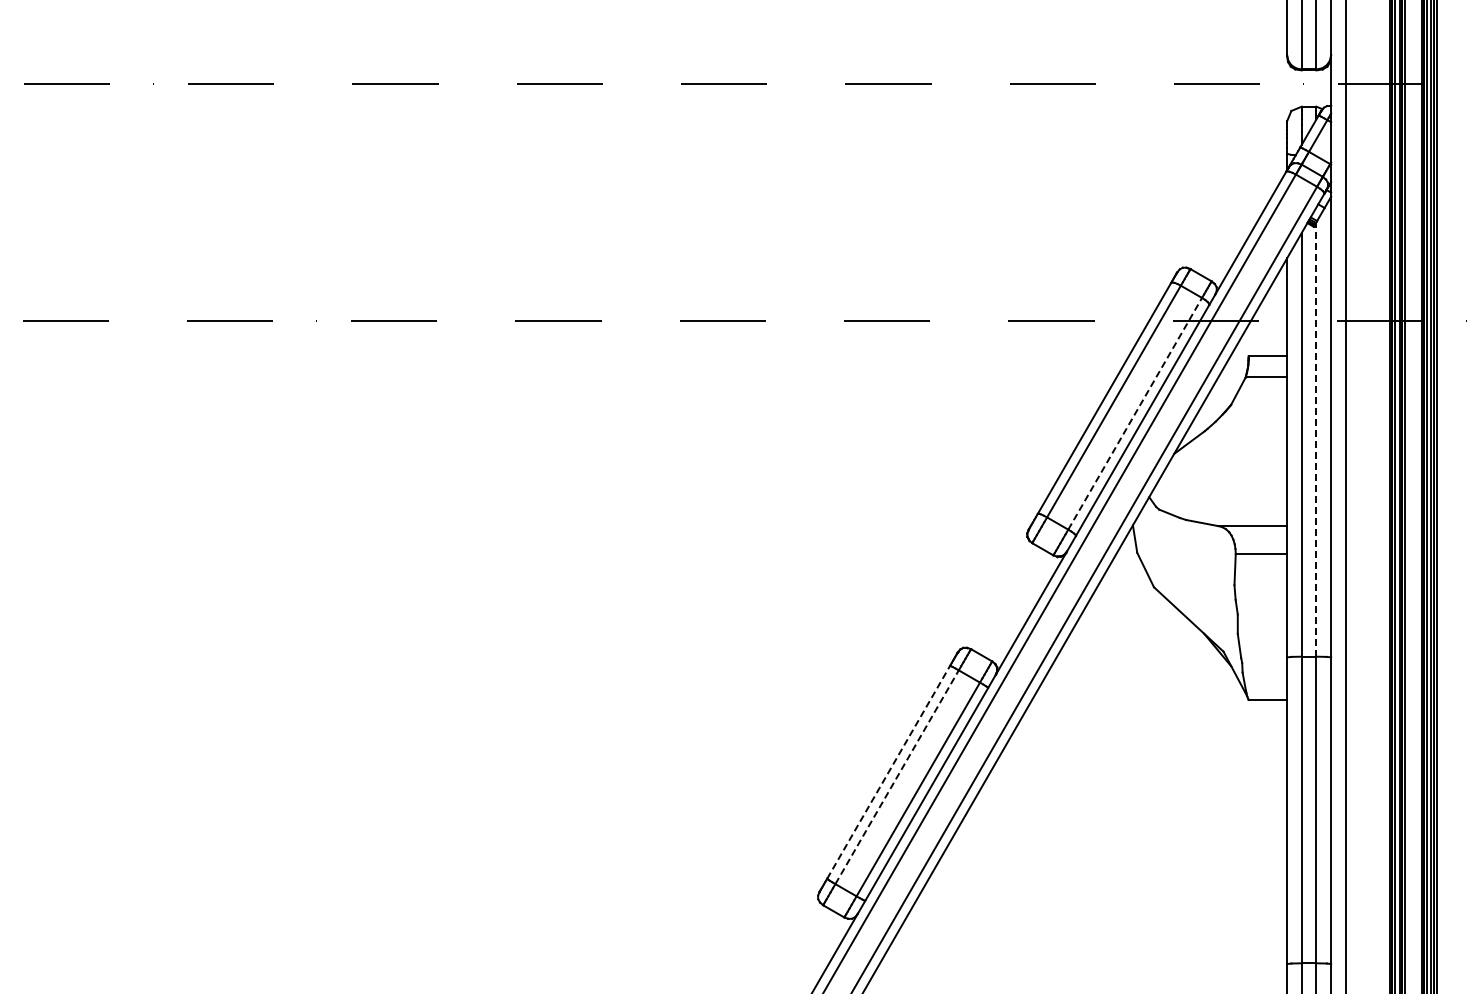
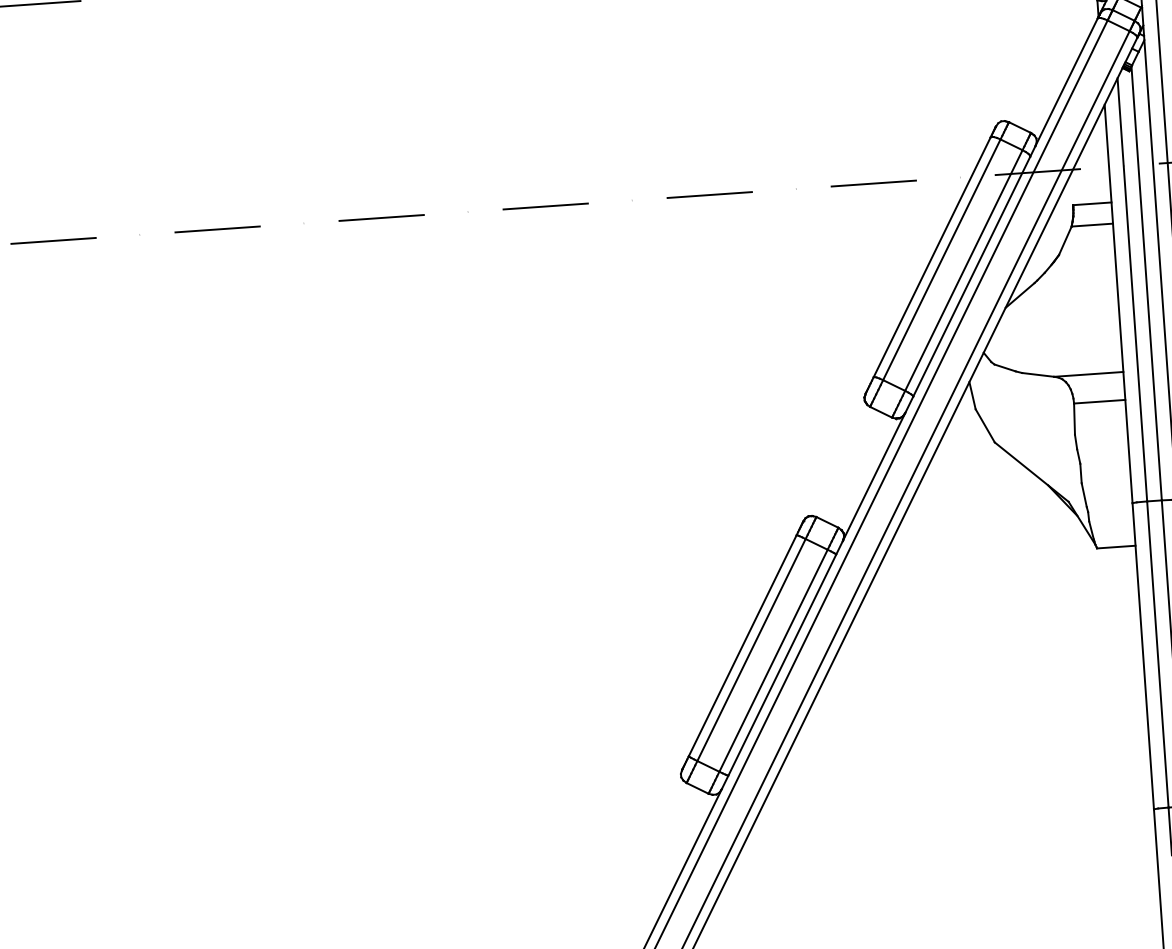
line: (1135, 413) -> (964, 270), dashed -> solid
line: (1316, 438) -> (1146, 282), dashed -> solid
line: (888, 772) -> (742, 645), dashed -> solid
line: (897, 776) -> (751, 649), dashed -> solid

